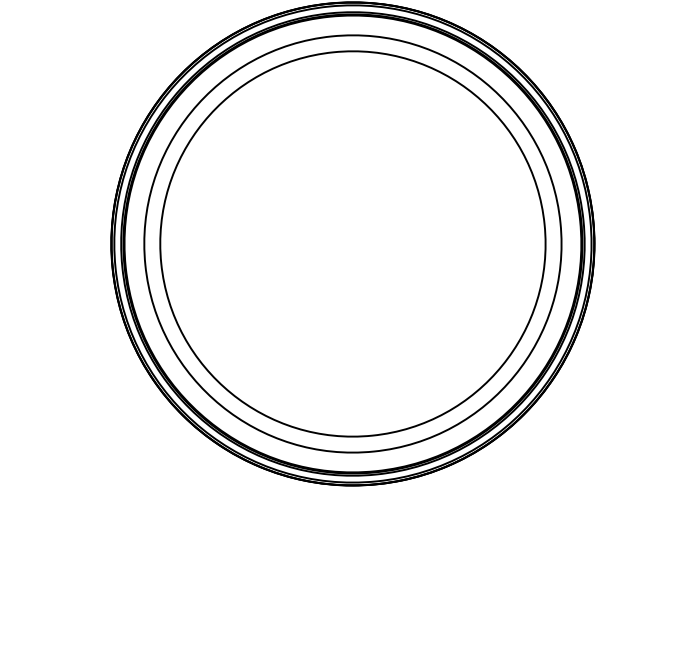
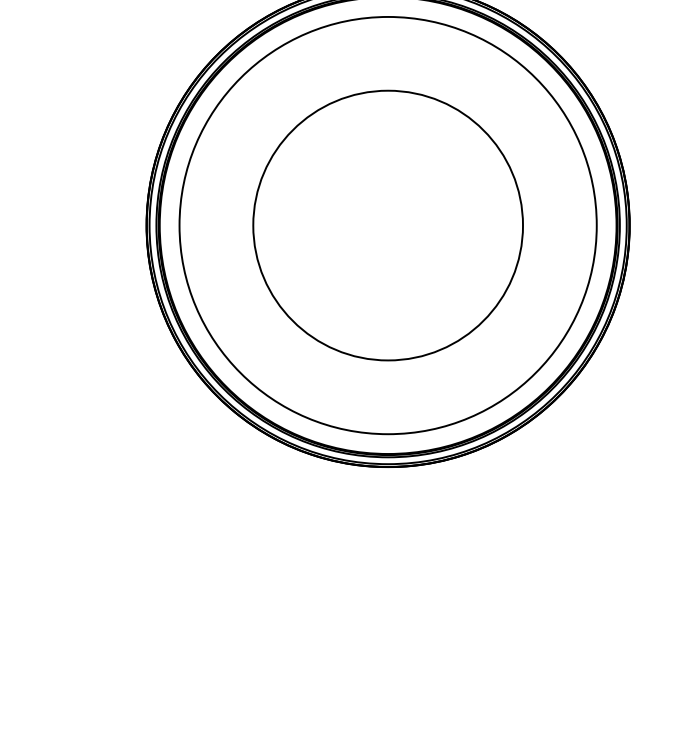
circle: (352, 243) -> (387, 225), size x0.7

